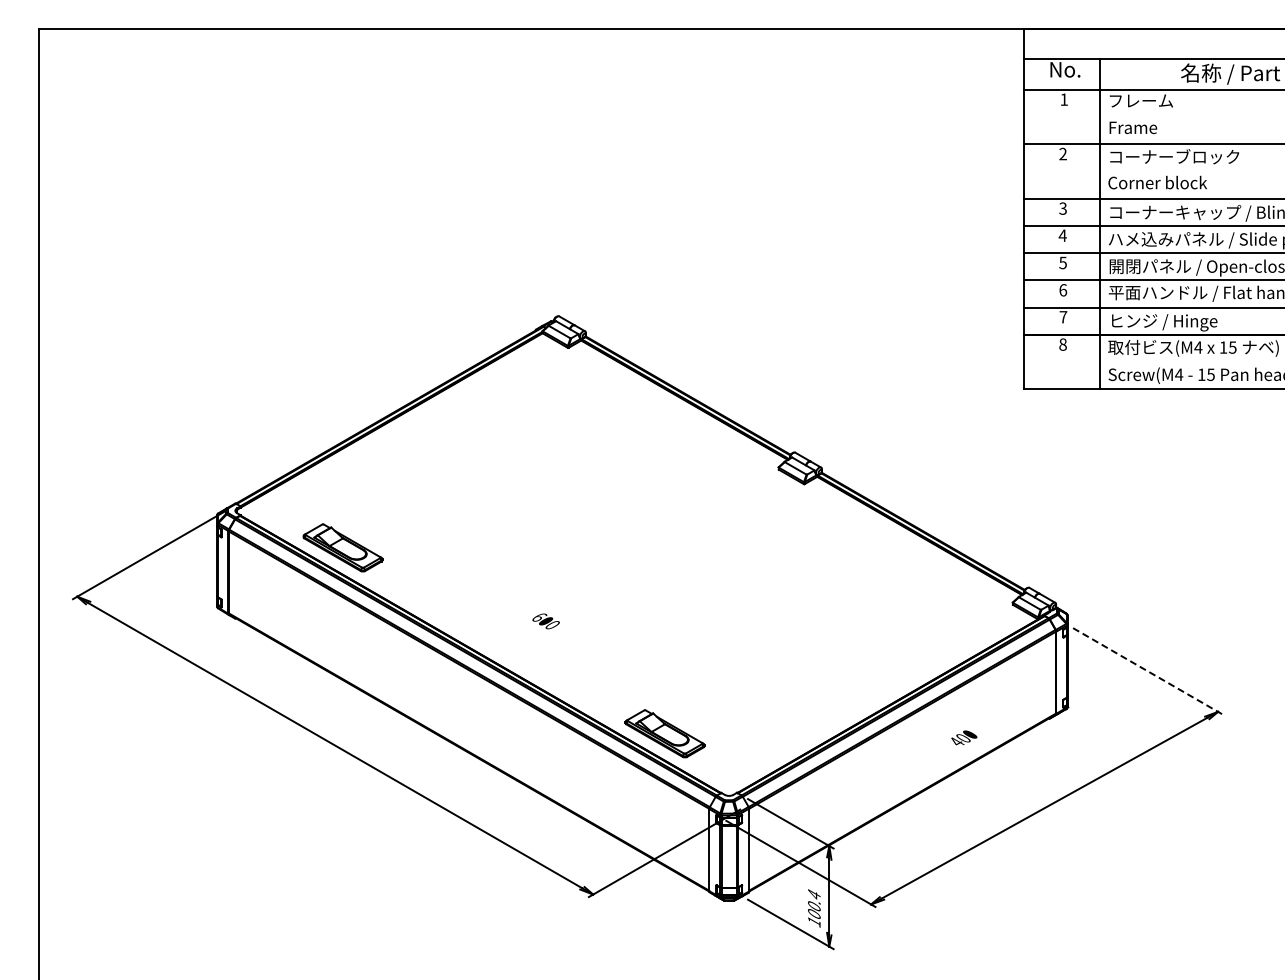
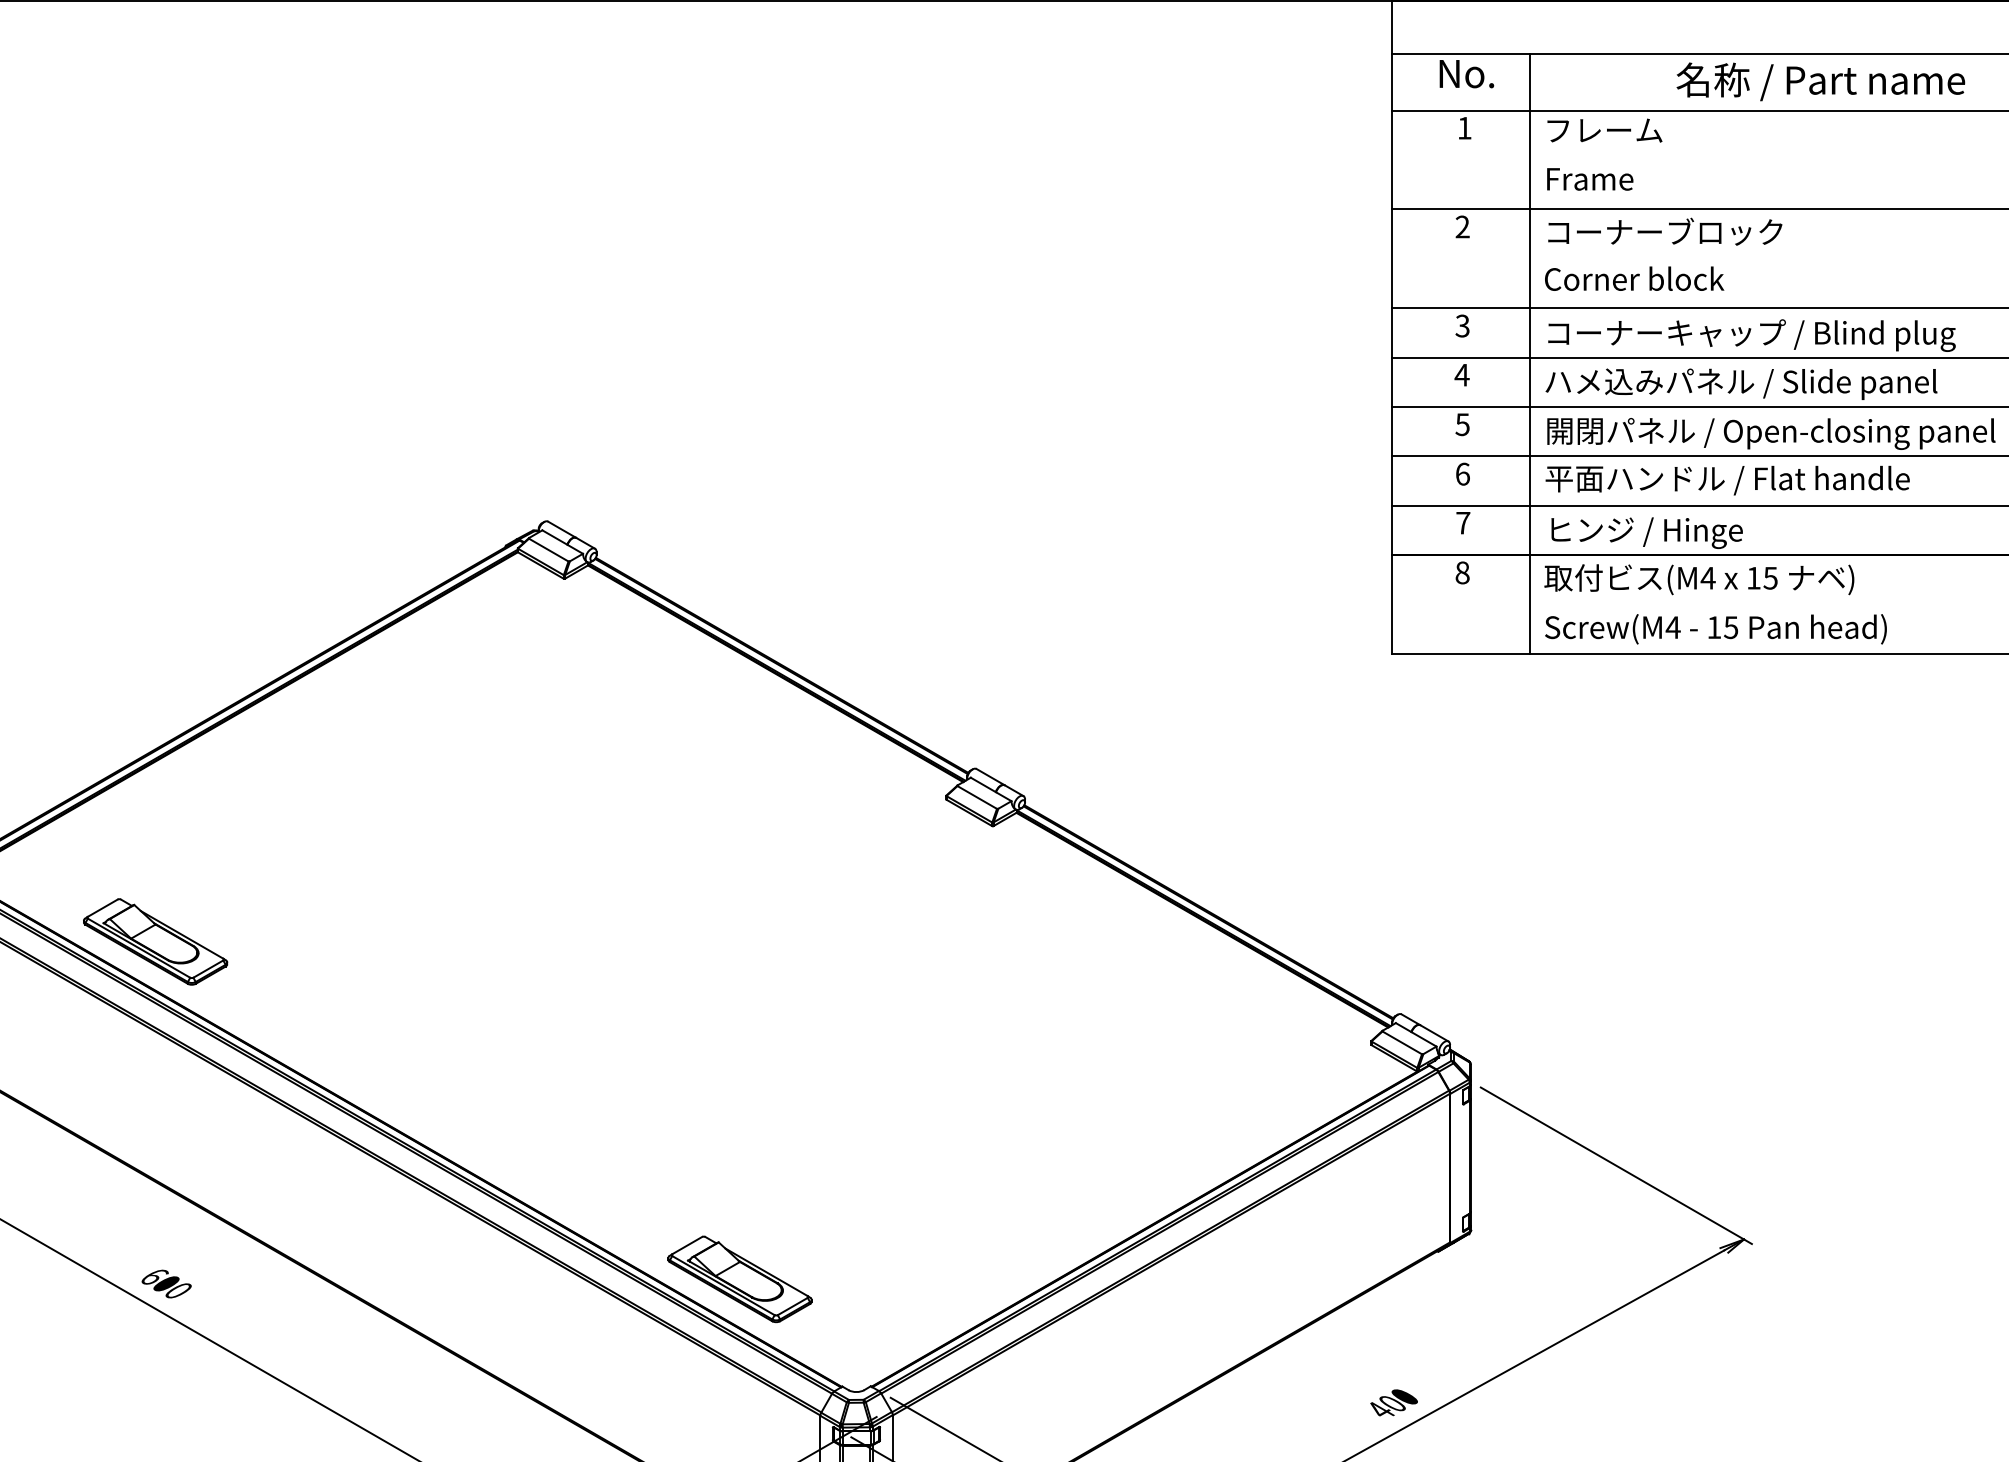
text: (545, 621) -> (165, 1284), moved
line: (1148, 671) -> (1617, 1166), dashed -> solid
text: (964, 737) -> (1394, 1402), moved

